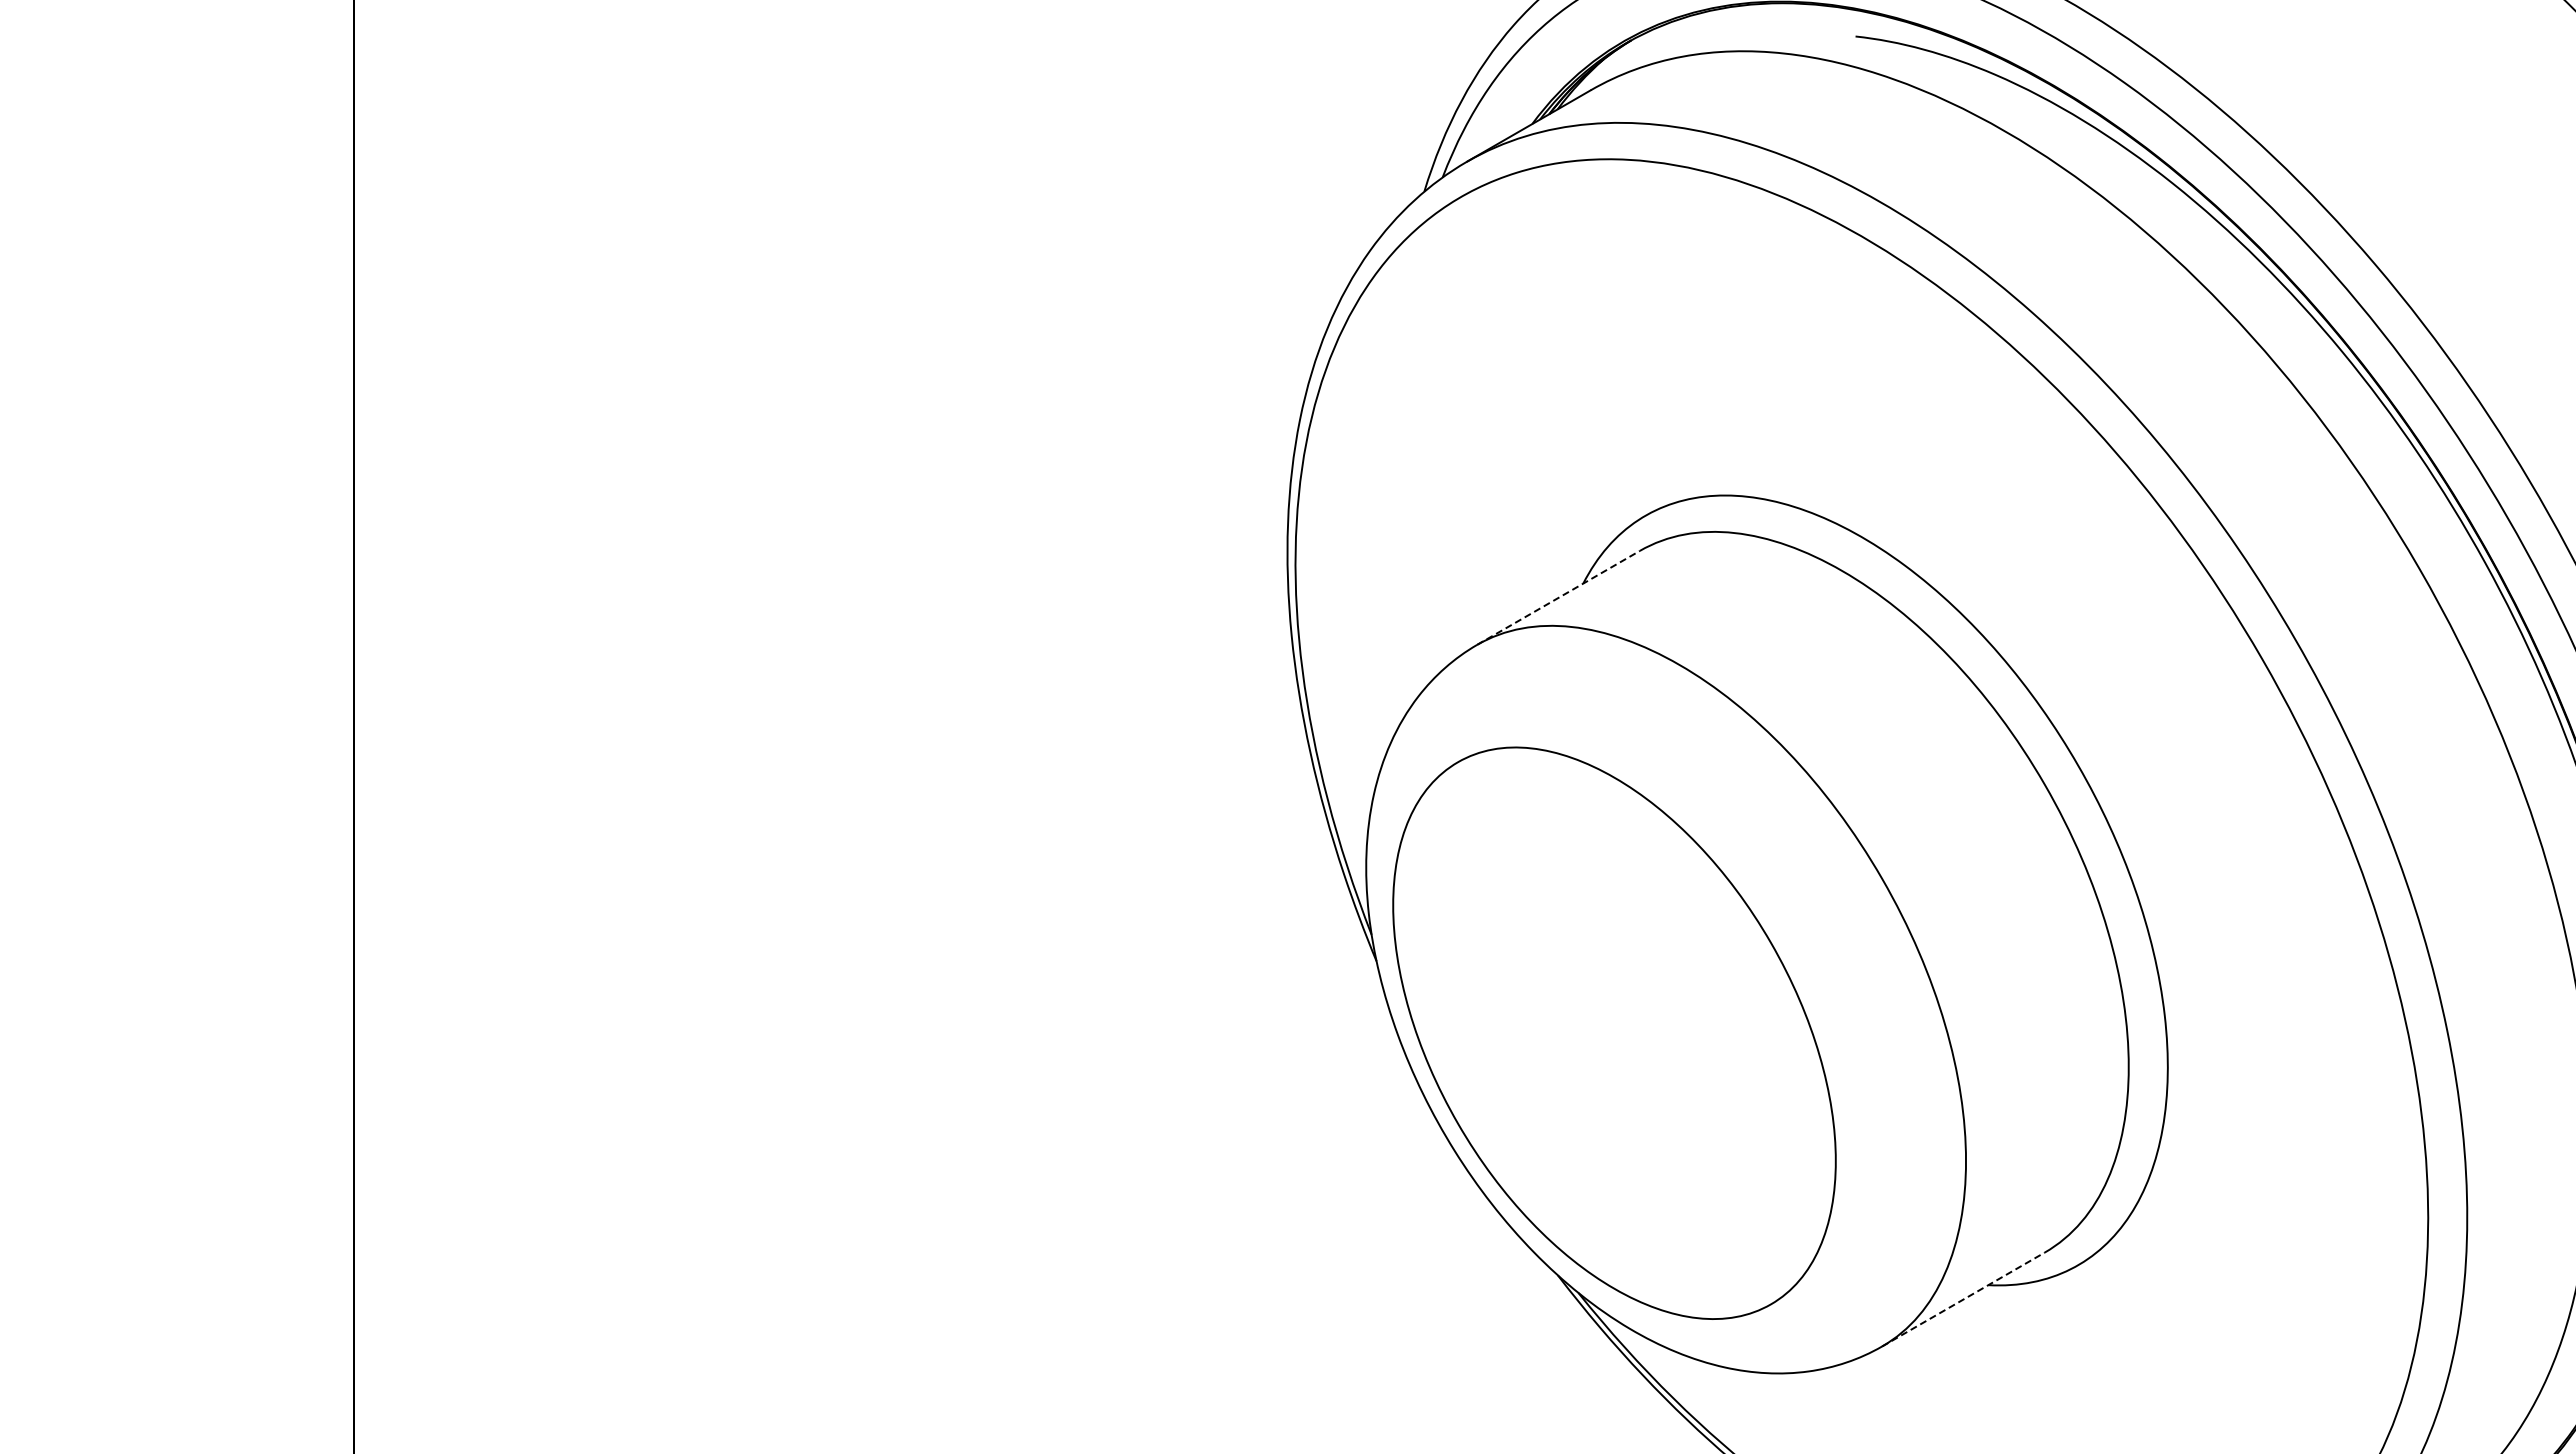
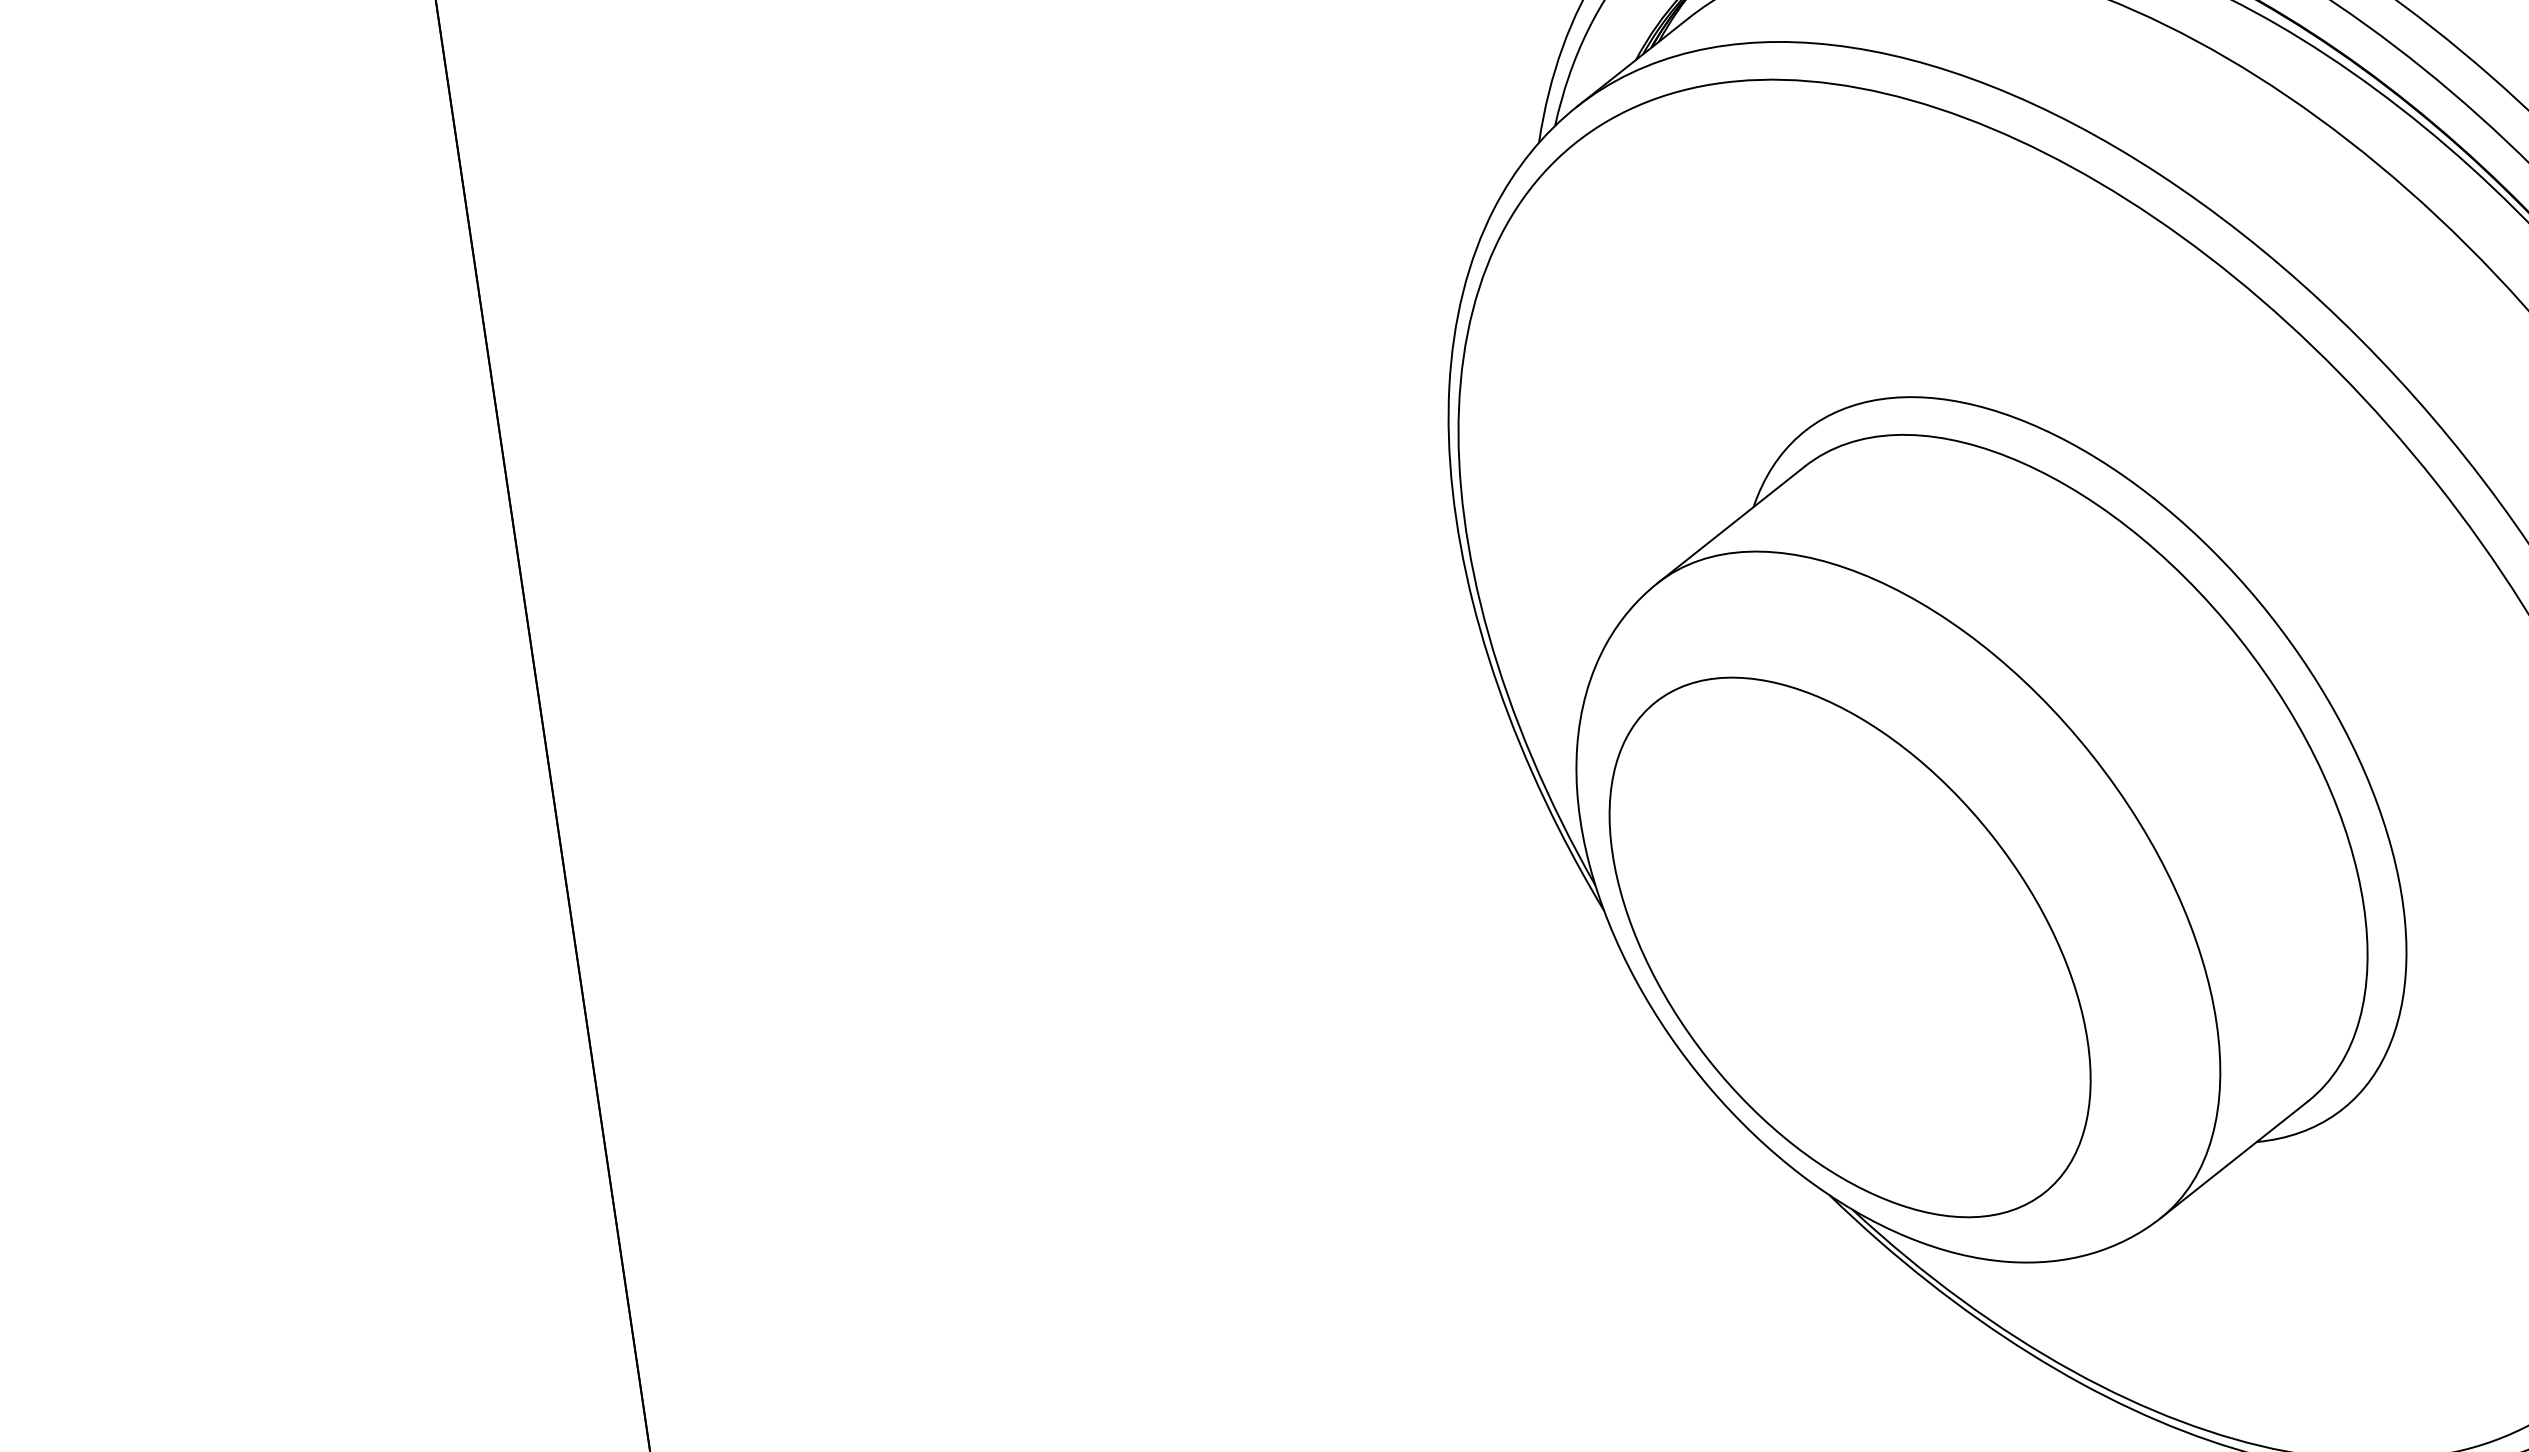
line: (1558, 597) -> (1731, 524), dashed -> solid
line: (1963, 1299) -> (2234, 1159), dashed -> solid

